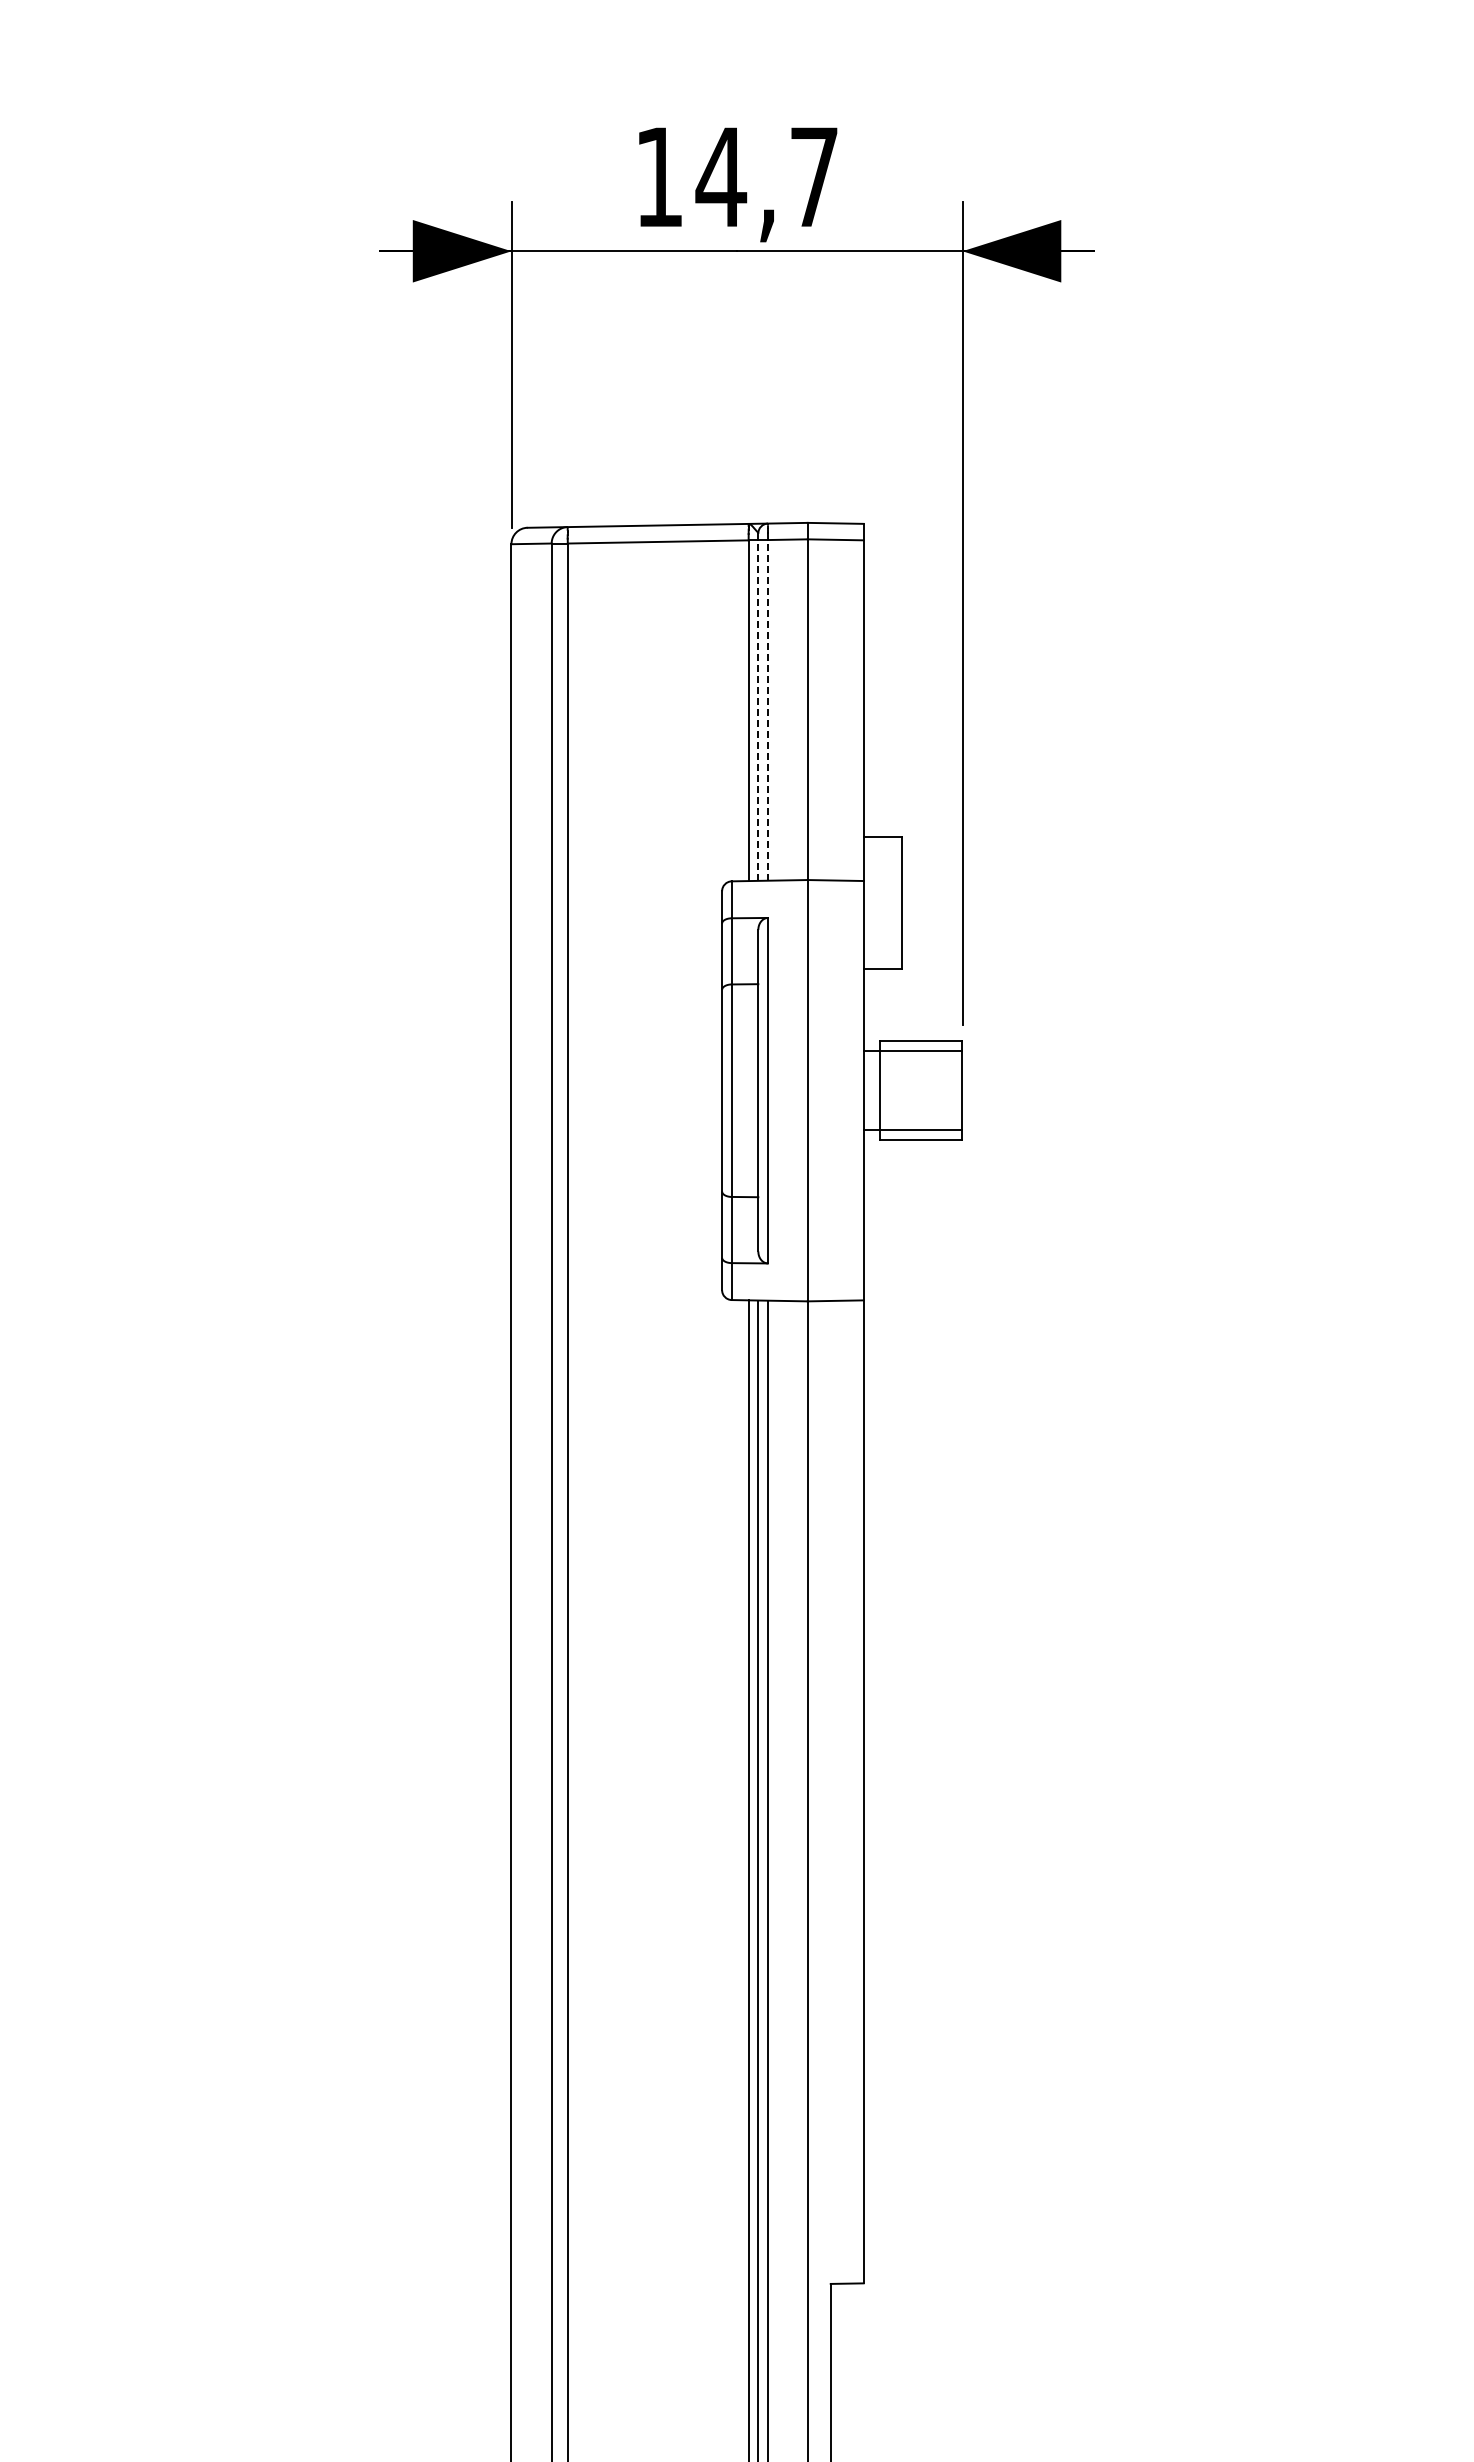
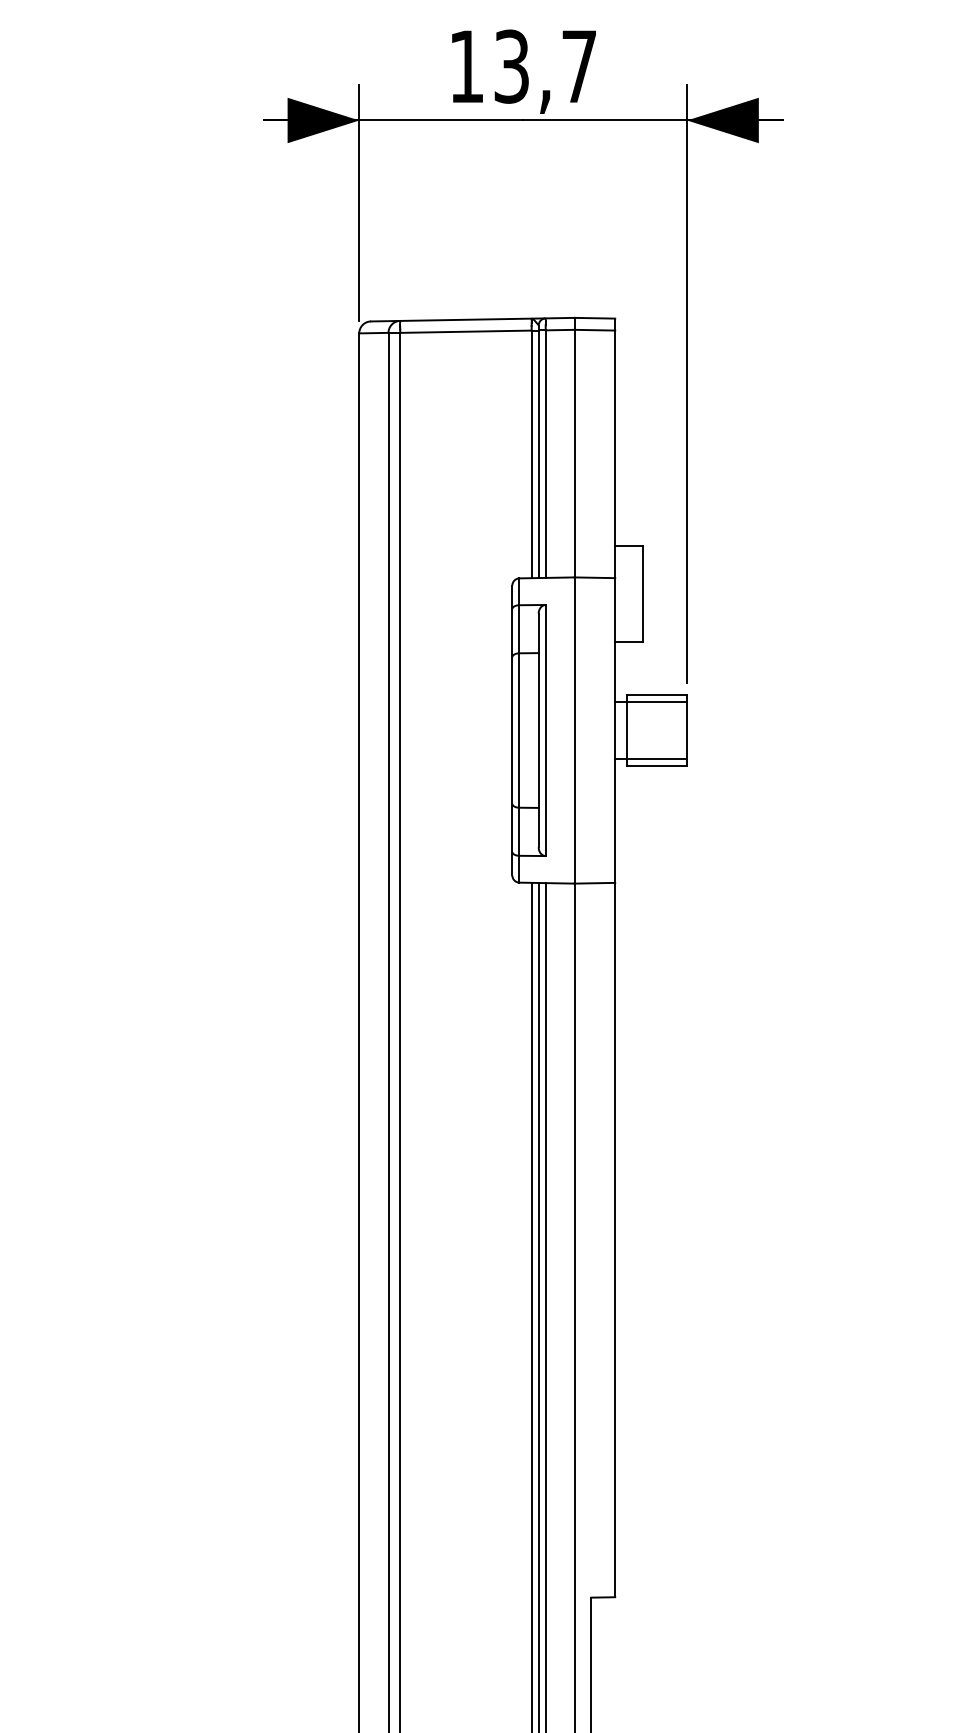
text: (721, 177) -> (511, 66), 14,7 -> 13,7
line: (758, 707) -> (538, 452), dashed -> solid
line: (768, 709) -> (546, 453), dashed -> solid

